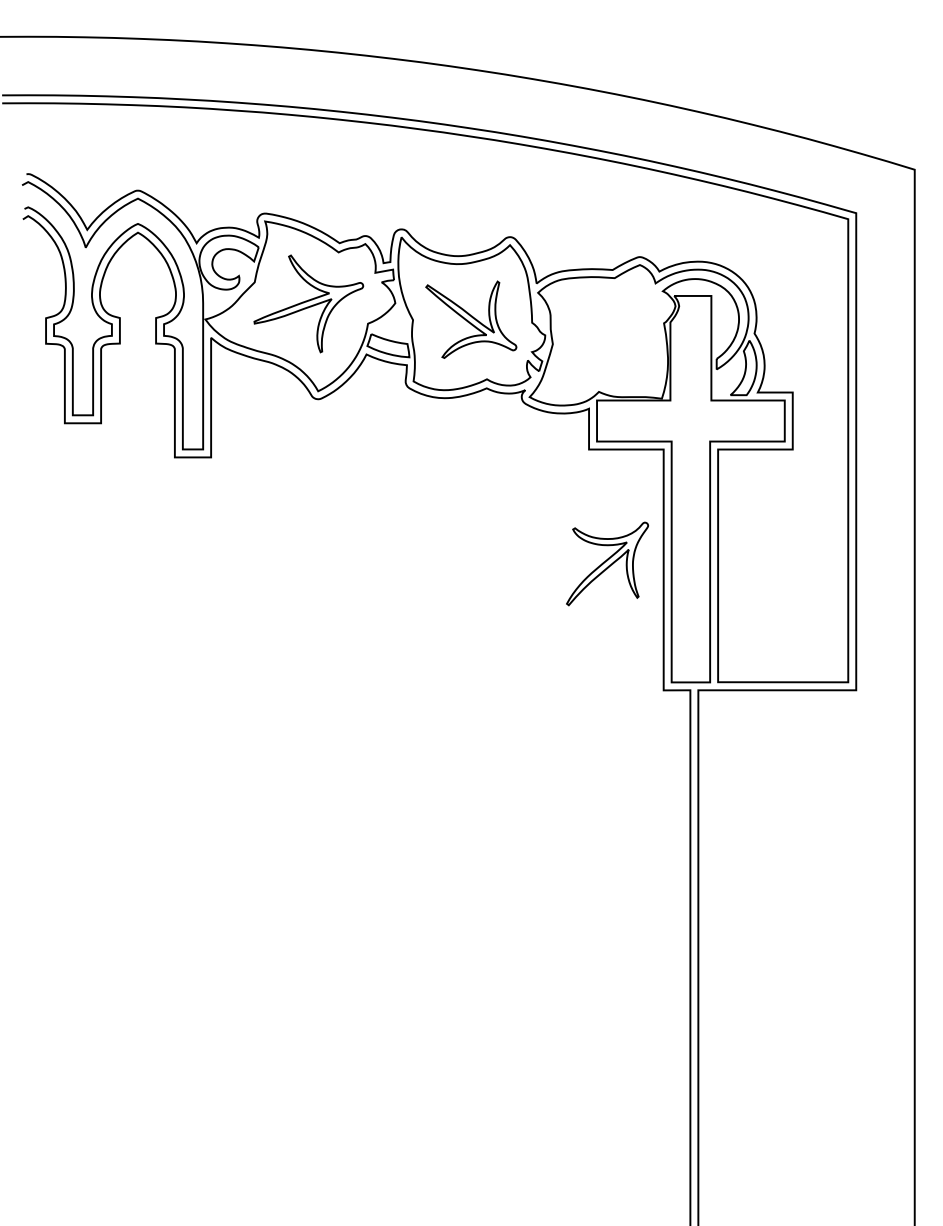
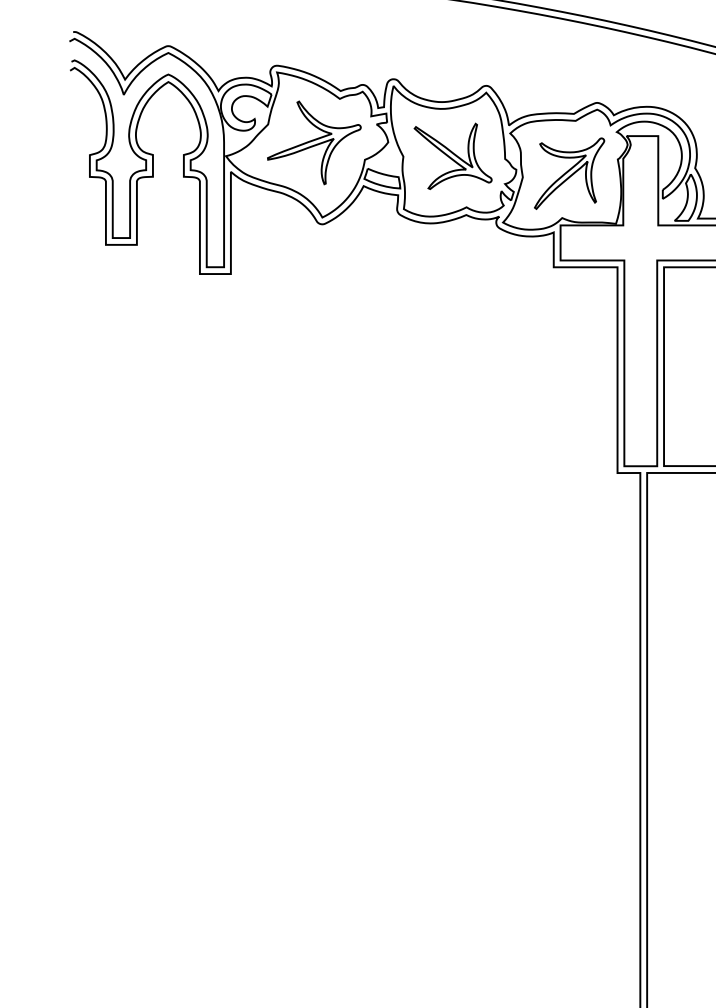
part: (607, 563) -> (569, 173), moved

